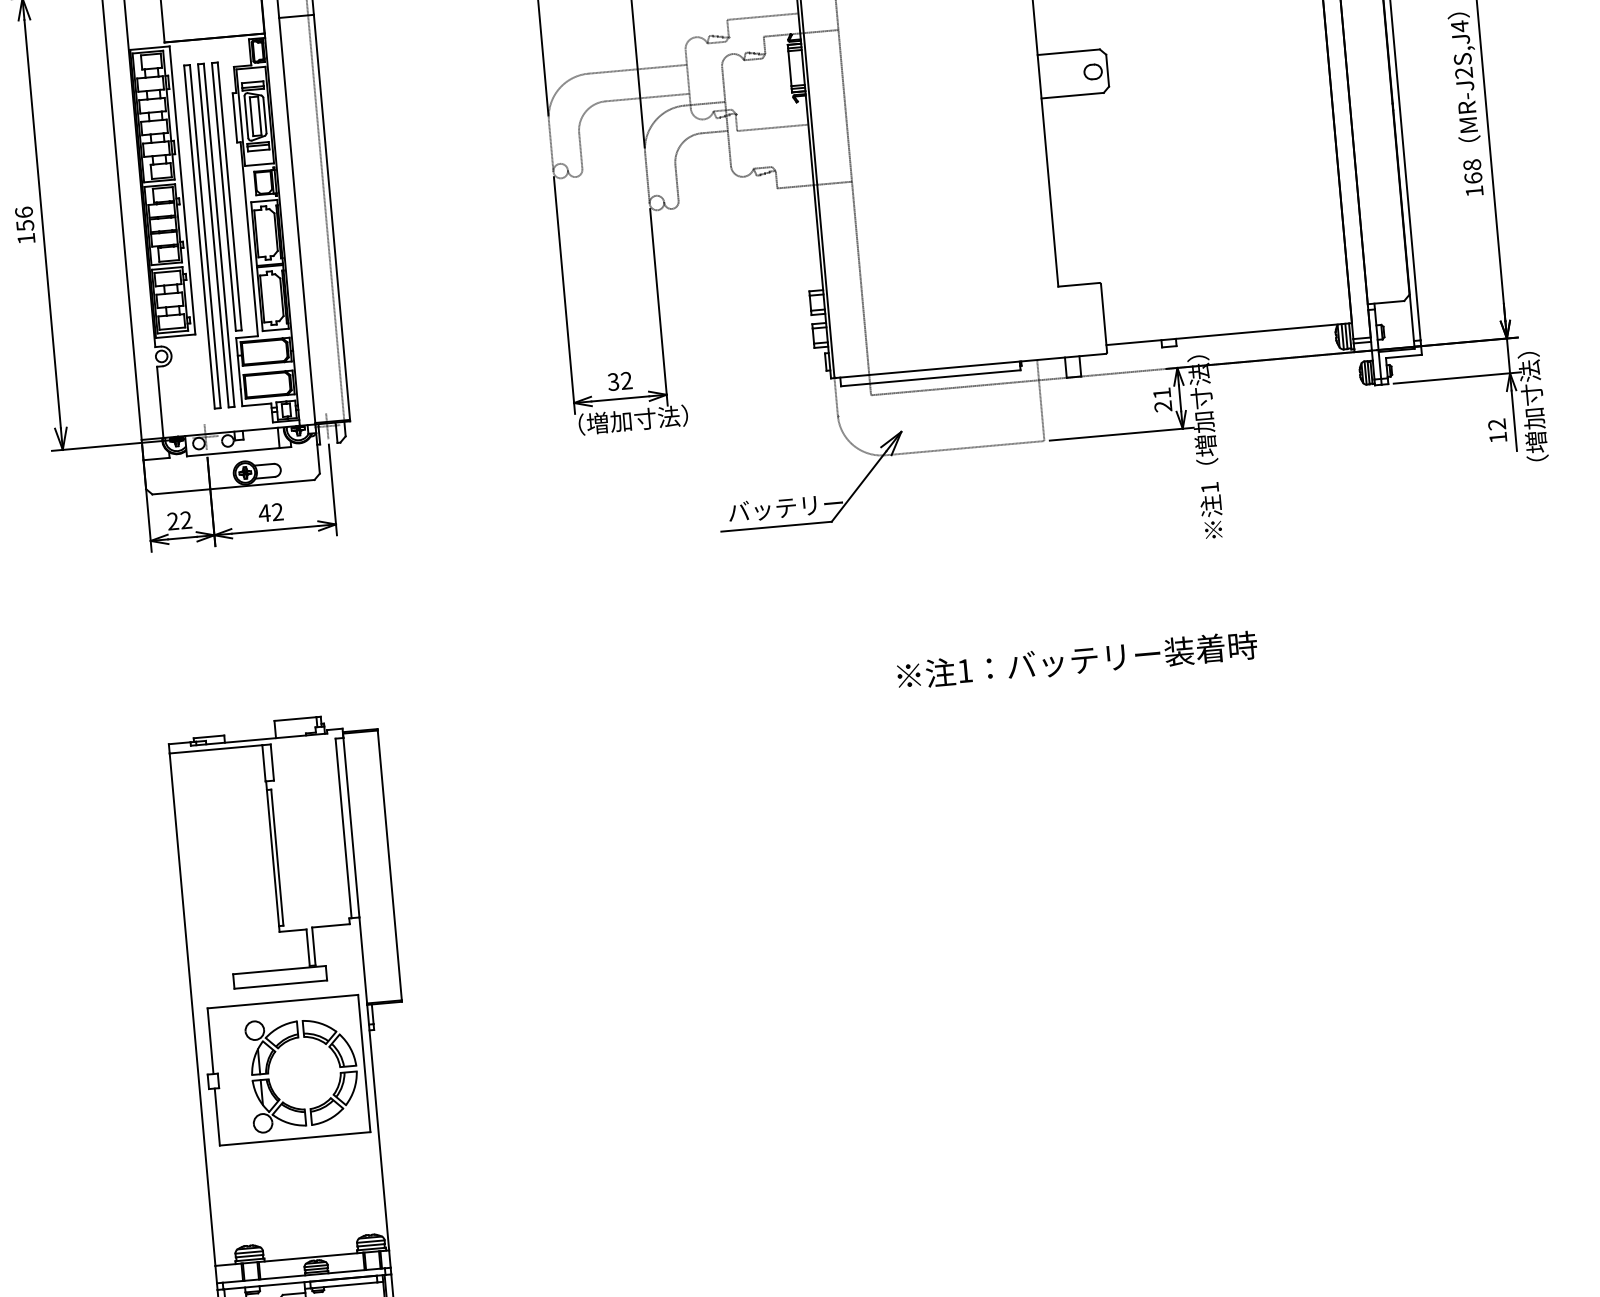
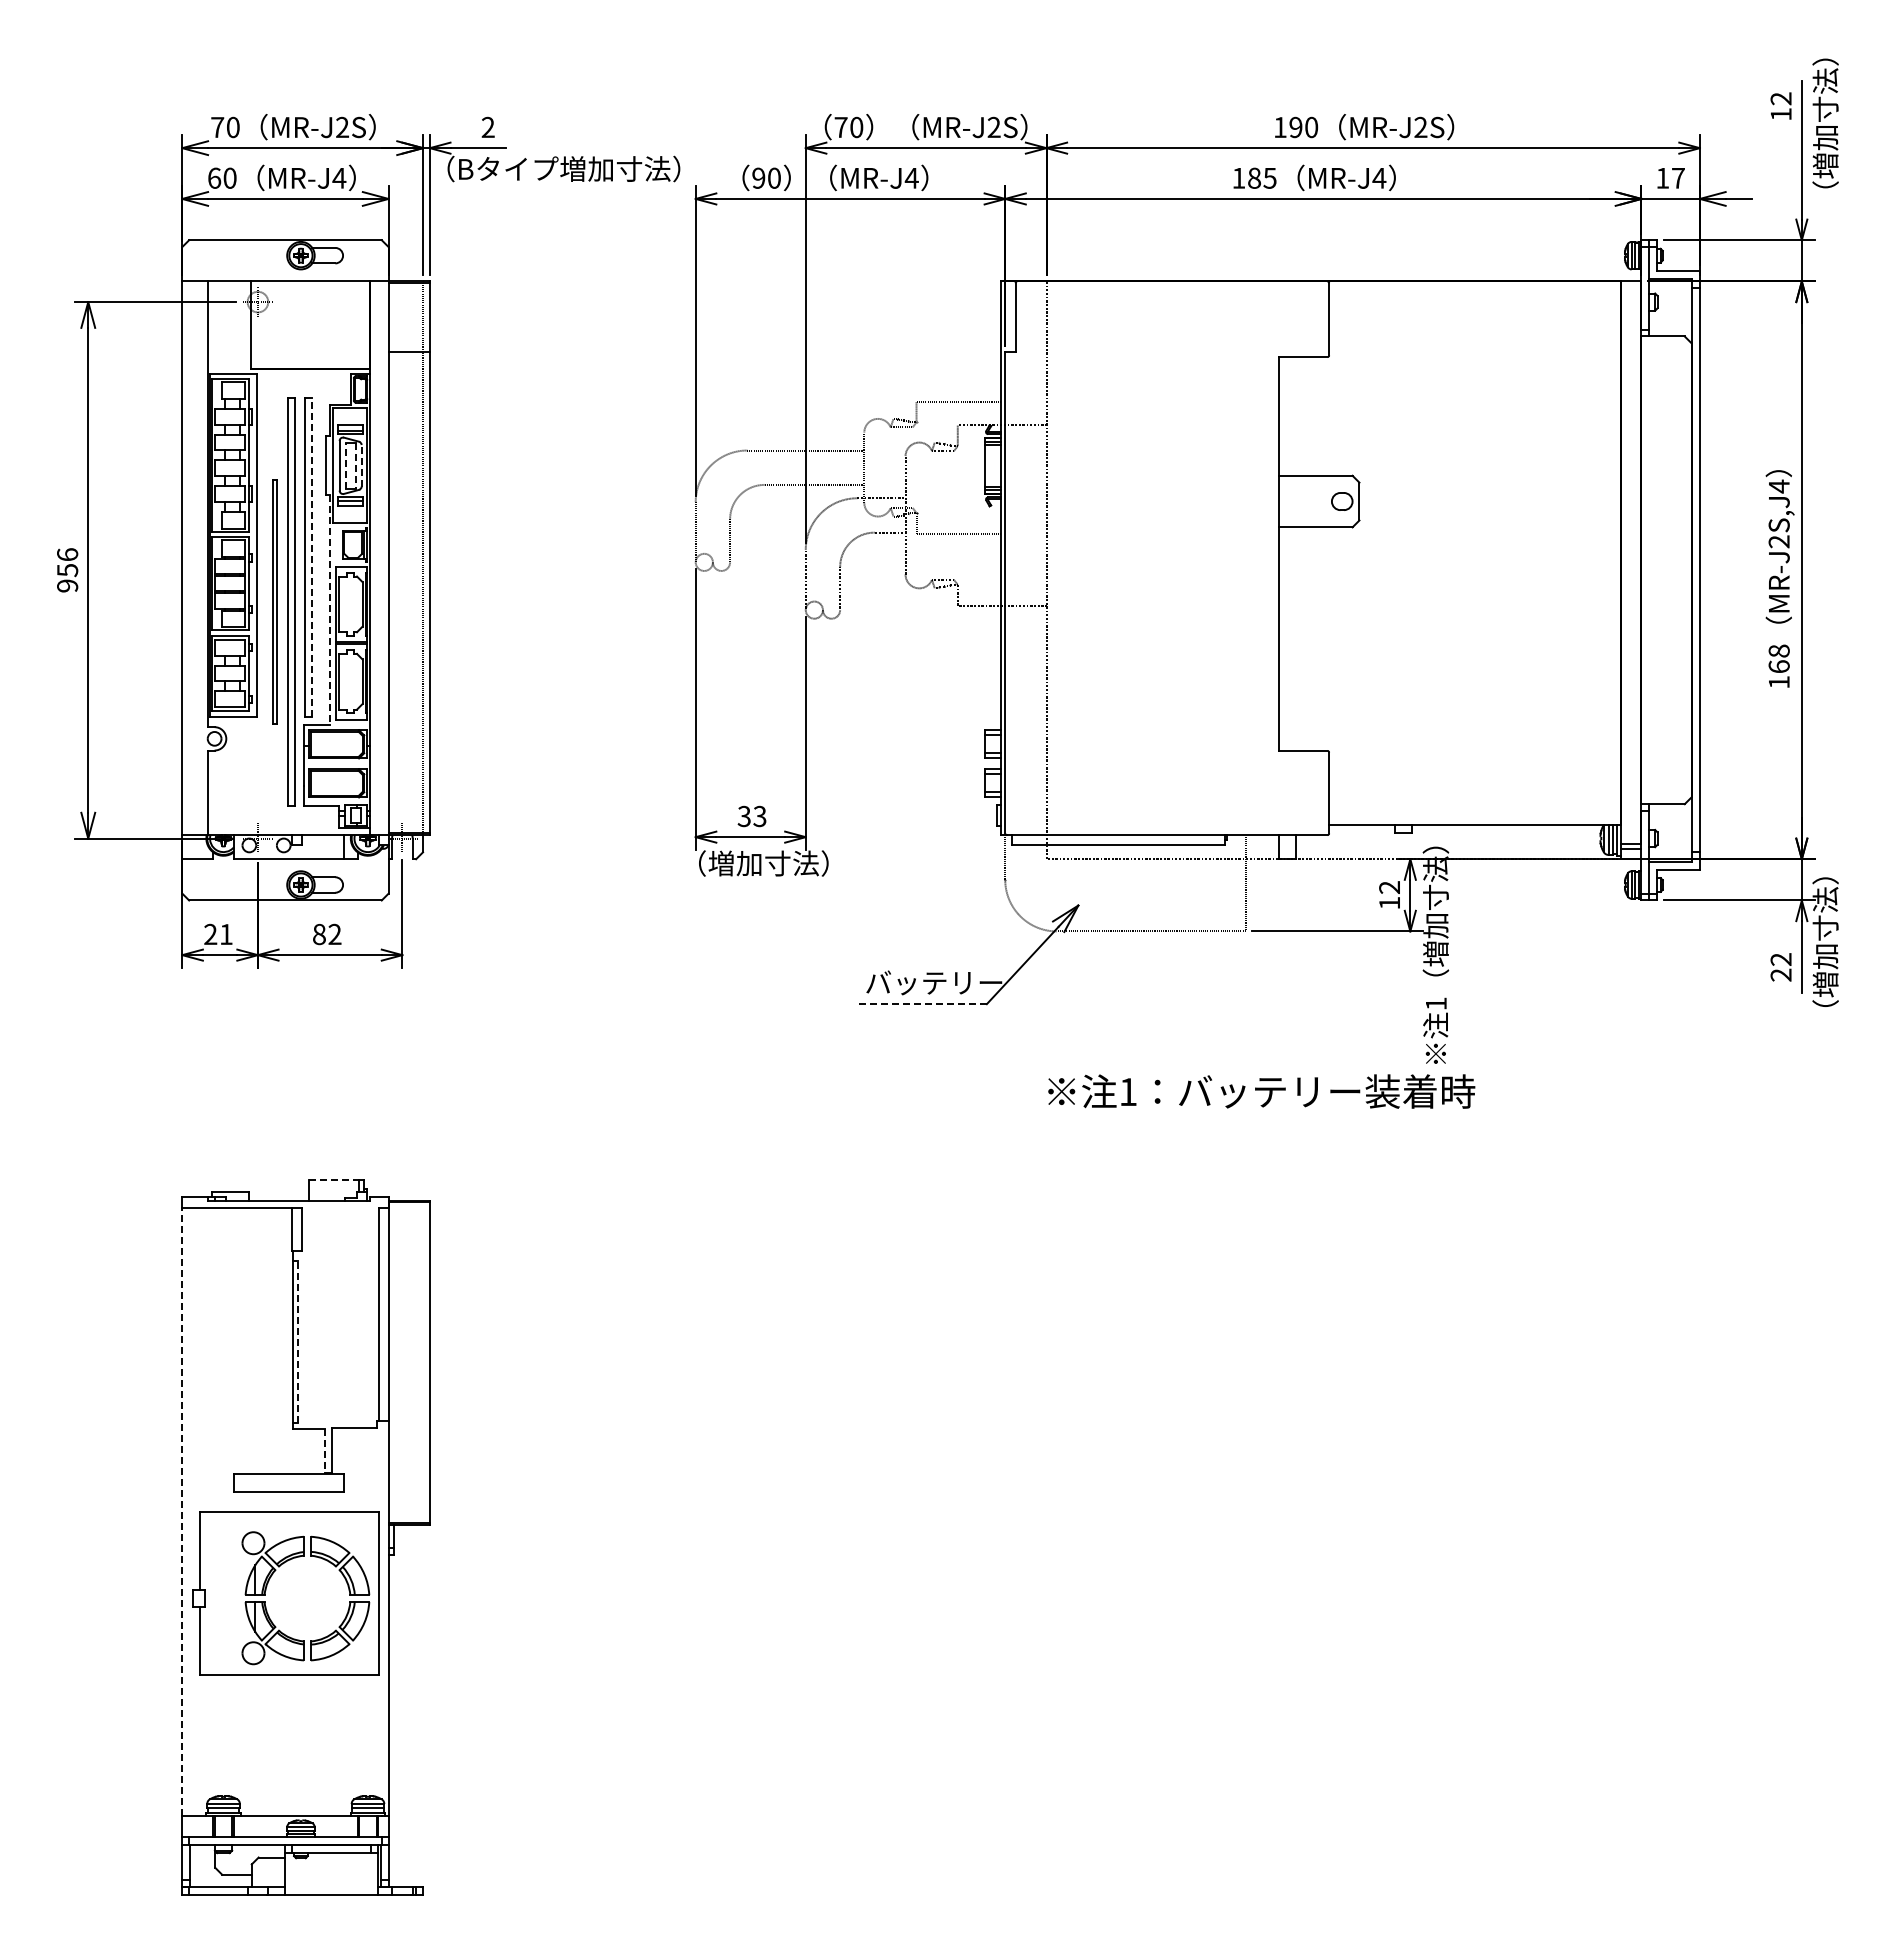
line: (264, 115) -> (361, 465), solid -> dashed
line: (251, 116) -> (345, 465), solid -> dashed
line: (259, 116) -> (355, 466), solid -> dashed
line: (229, 195) -> (311, 556), solid -> dashed
part: (202, 236) -> (275, 601), size x0.6
text: (26, 238) -> (67, 585), 156 -> 956
line: (249, 239) -> (330, 610), solid -> dashed
text: (626, 380) -> (759, 816), 32 -> 33
text: (1162, 400) -> (1389, 895), 21 -> 12
text: (1497, 437) -> (1780, 974), 12 -> 22
text: (264, 513) -> (319, 934), 42 -> 82
text: (186, 519) -> (226, 933), 22 -> 21
line: (776, 526) -> (921, 1004), solid -> dashed
text: (1077, 660) -> (1261, 1091), moved
line: (295, 719) -> (334, 1180), solid -> dashed
line: (277, 857) -> (298, 1341), solid -> dashed
line: (308, 948) -> (325, 1451), solid -> dashed
line: (192, 1009) -> (182, 1511), solid -> dashed

